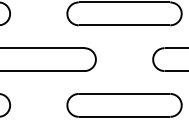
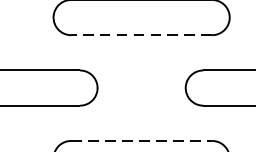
line: (124, 25) -> (141, 35), solid -> dashed
line: (124, 93) -> (141, 140), solid -> dashed

